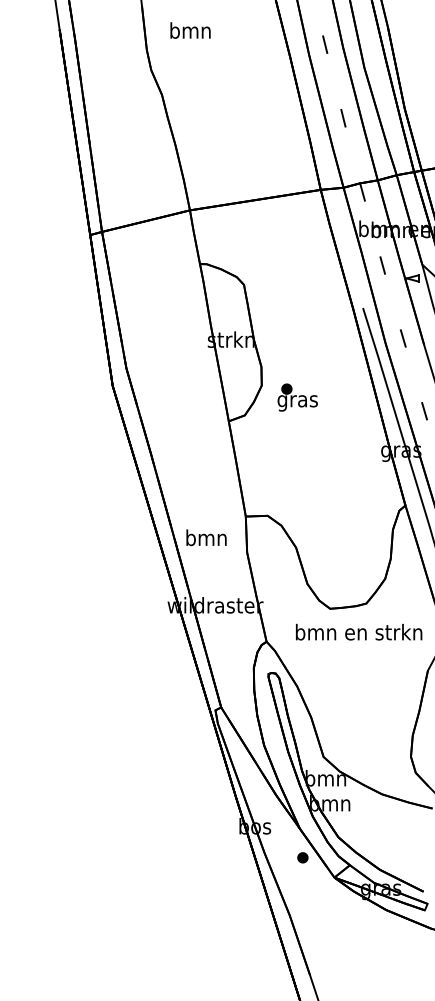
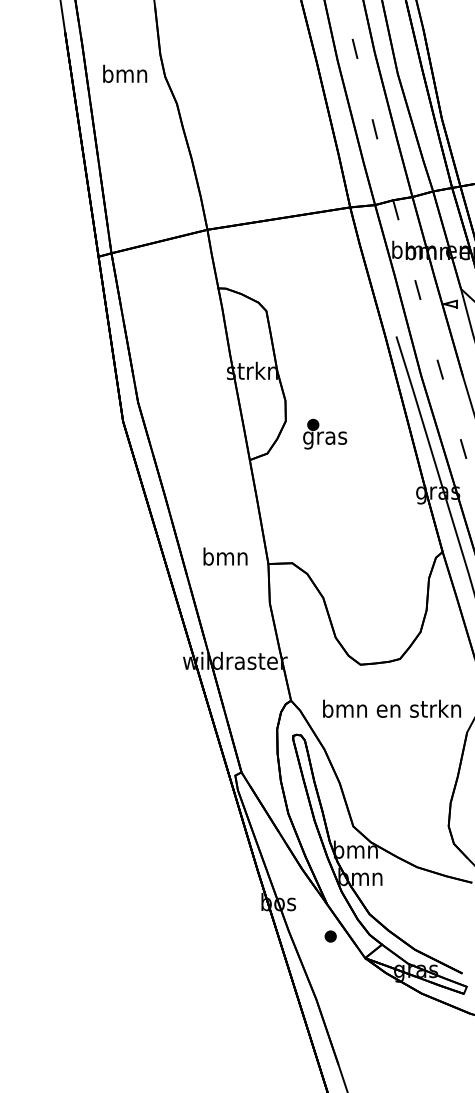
text: (190, 30) -> (125, 73), moved
text: (206, 537) -> (225, 556), moved
text: (359, 631) -> (392, 708), moved

